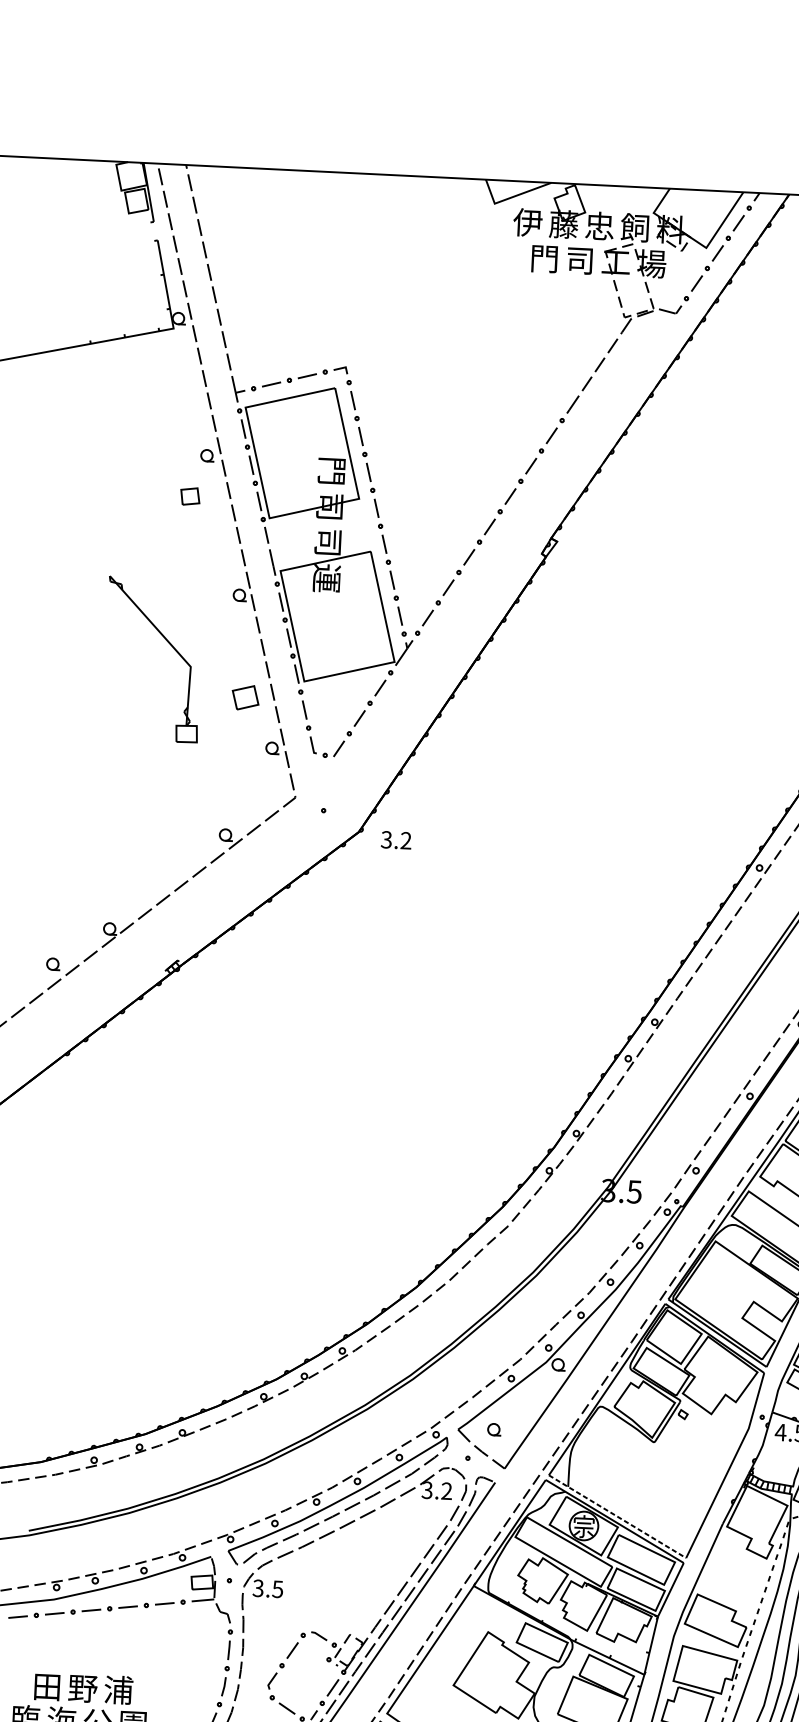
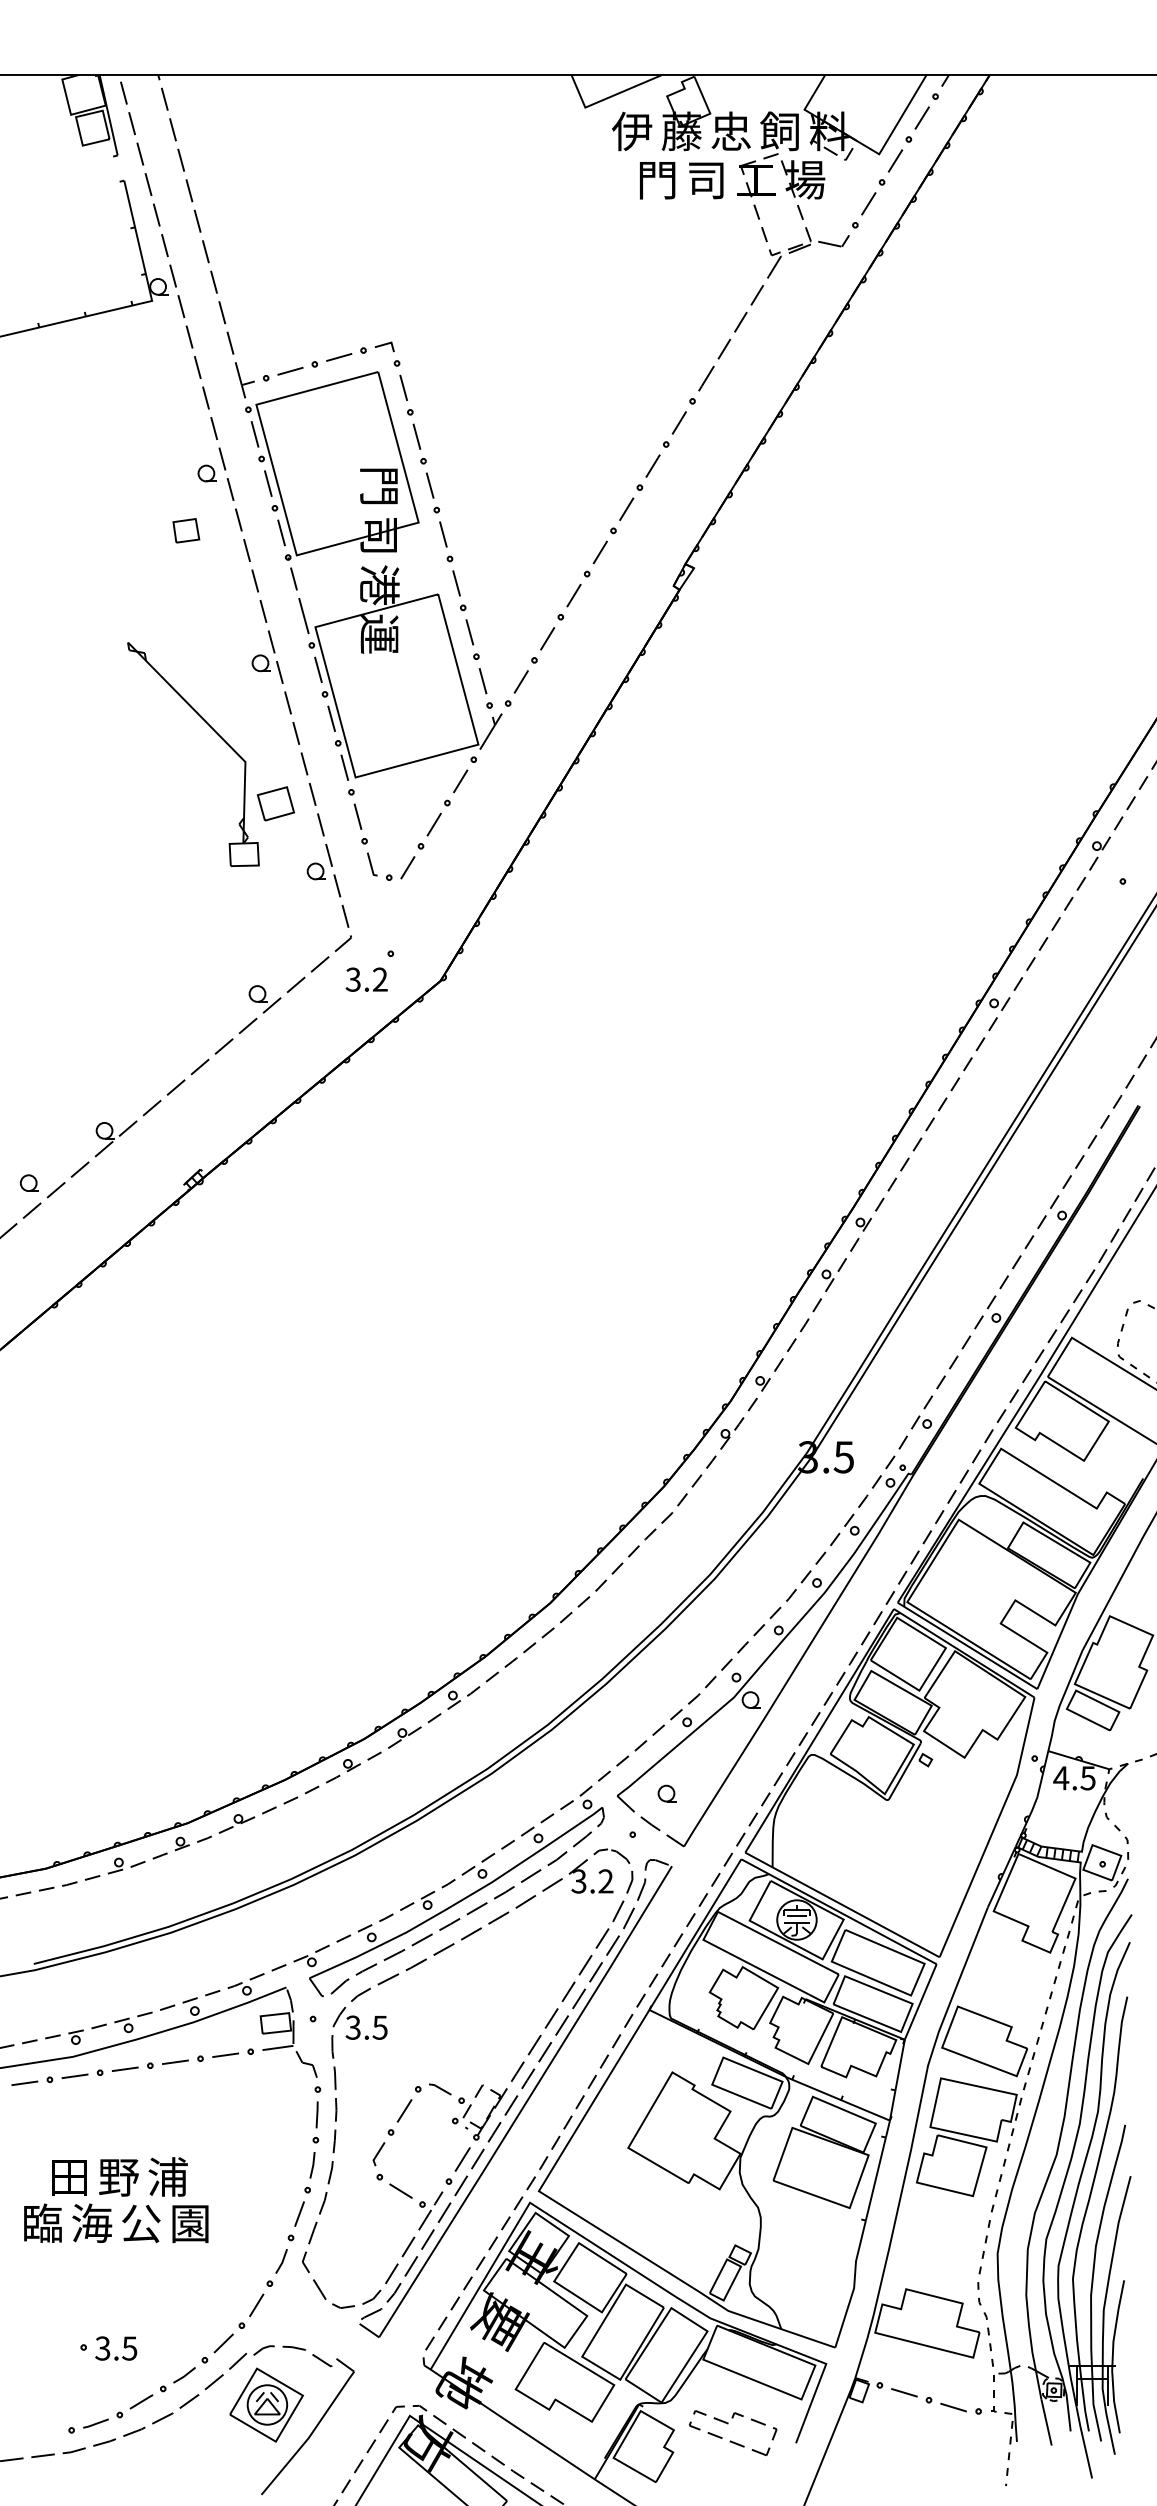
text: (328, 543) -> (379, 585), 司 -> 港
part: (172, 647) -> (218, 736), moved
text: (396, 840) -> (366, 979), moved
line: (617, 1516) -> (842, 1904), dashed -> solid

